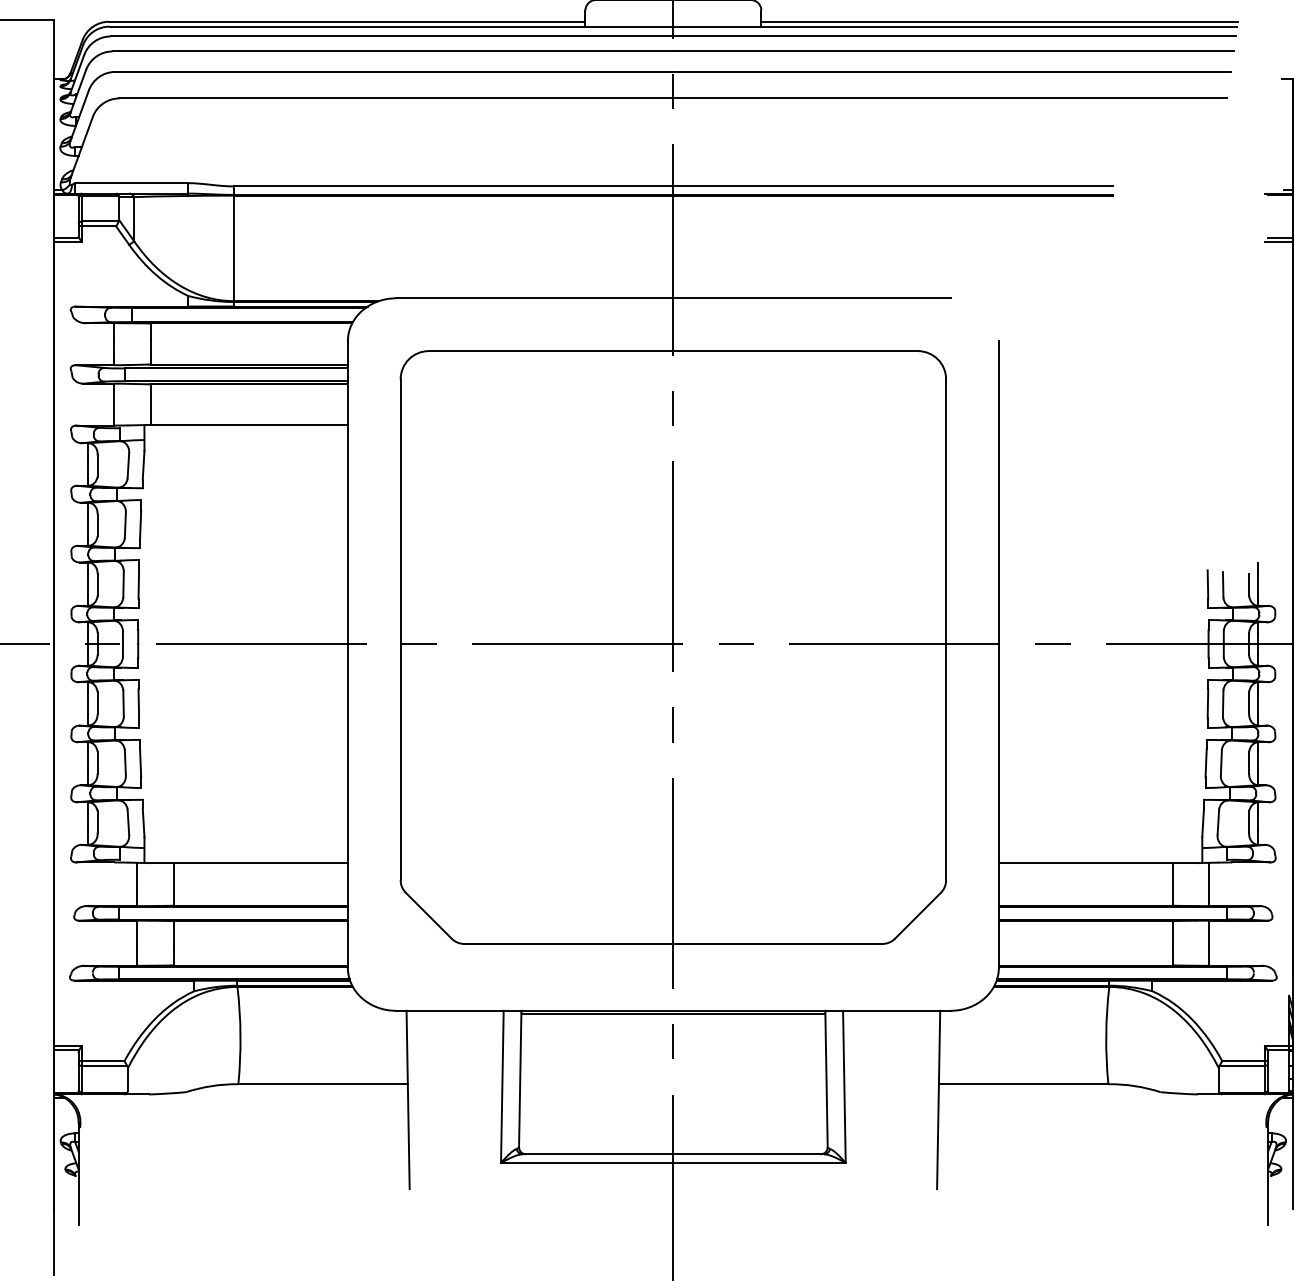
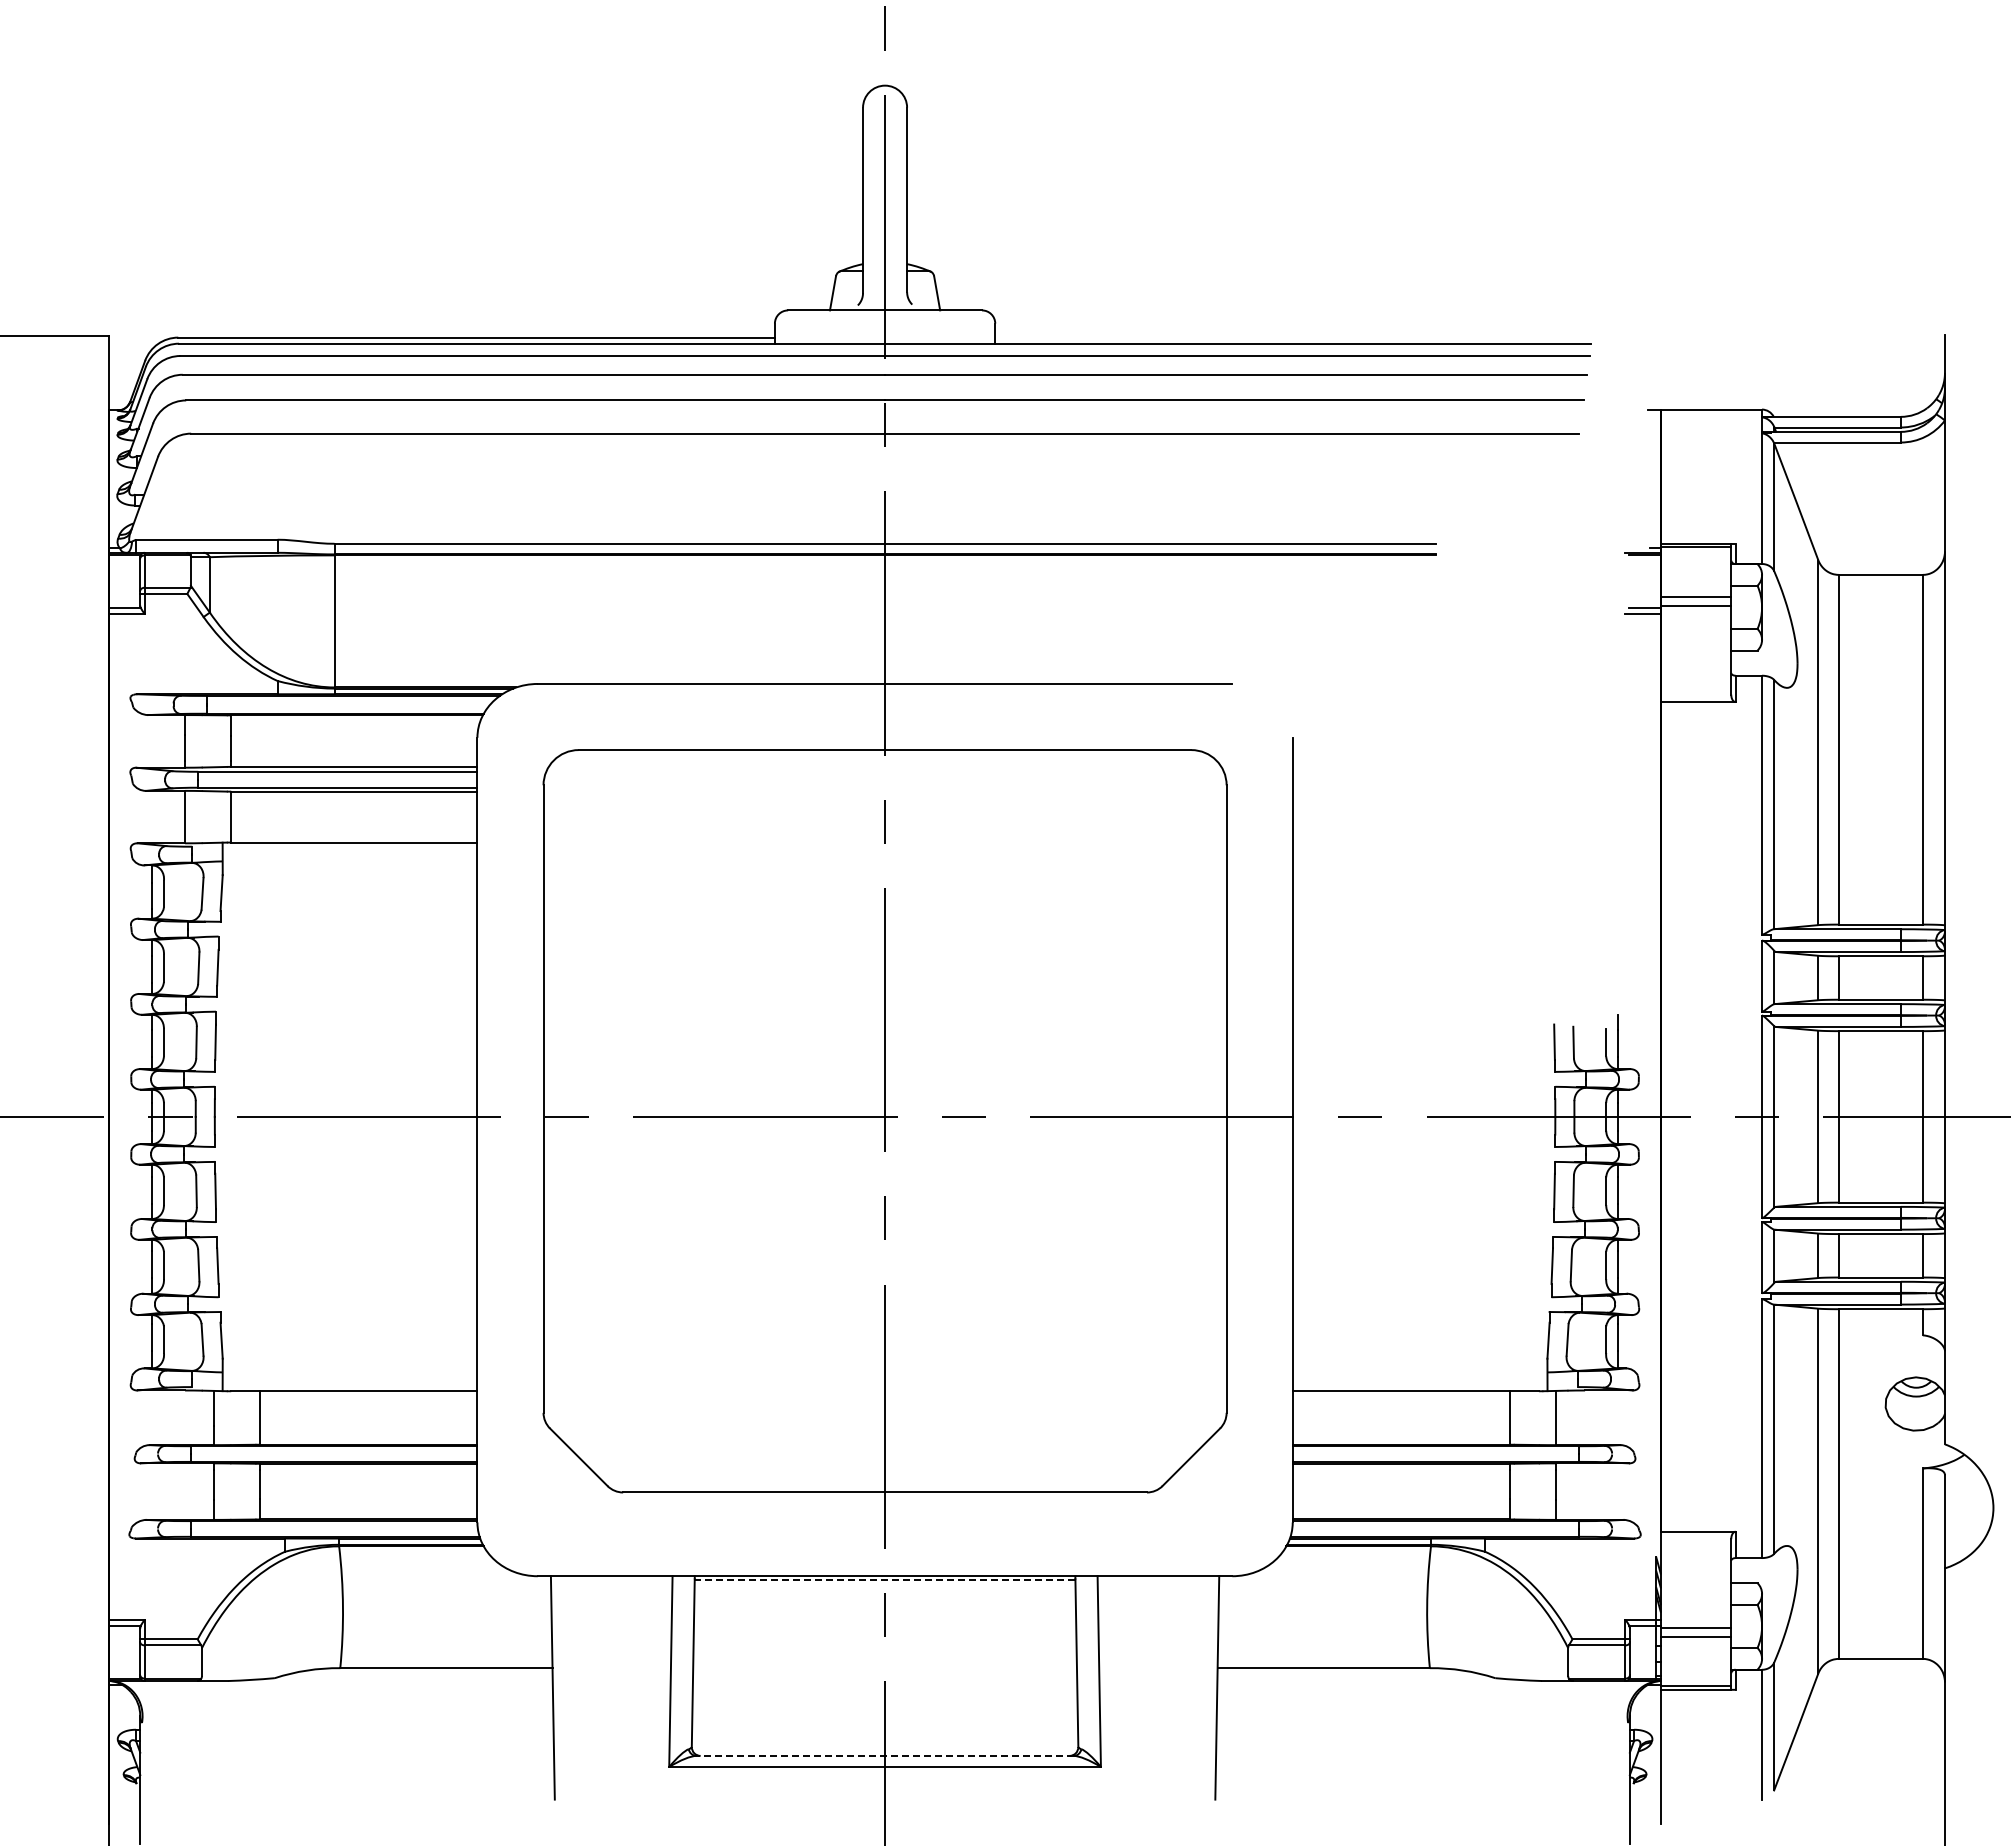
line: (999, 21) -> (1293, 337), removed
line: (672, 1014) -> (884, 1580), solid -> dashed
line: (673, 1153) -> (885, 1755), solid -> dashed

